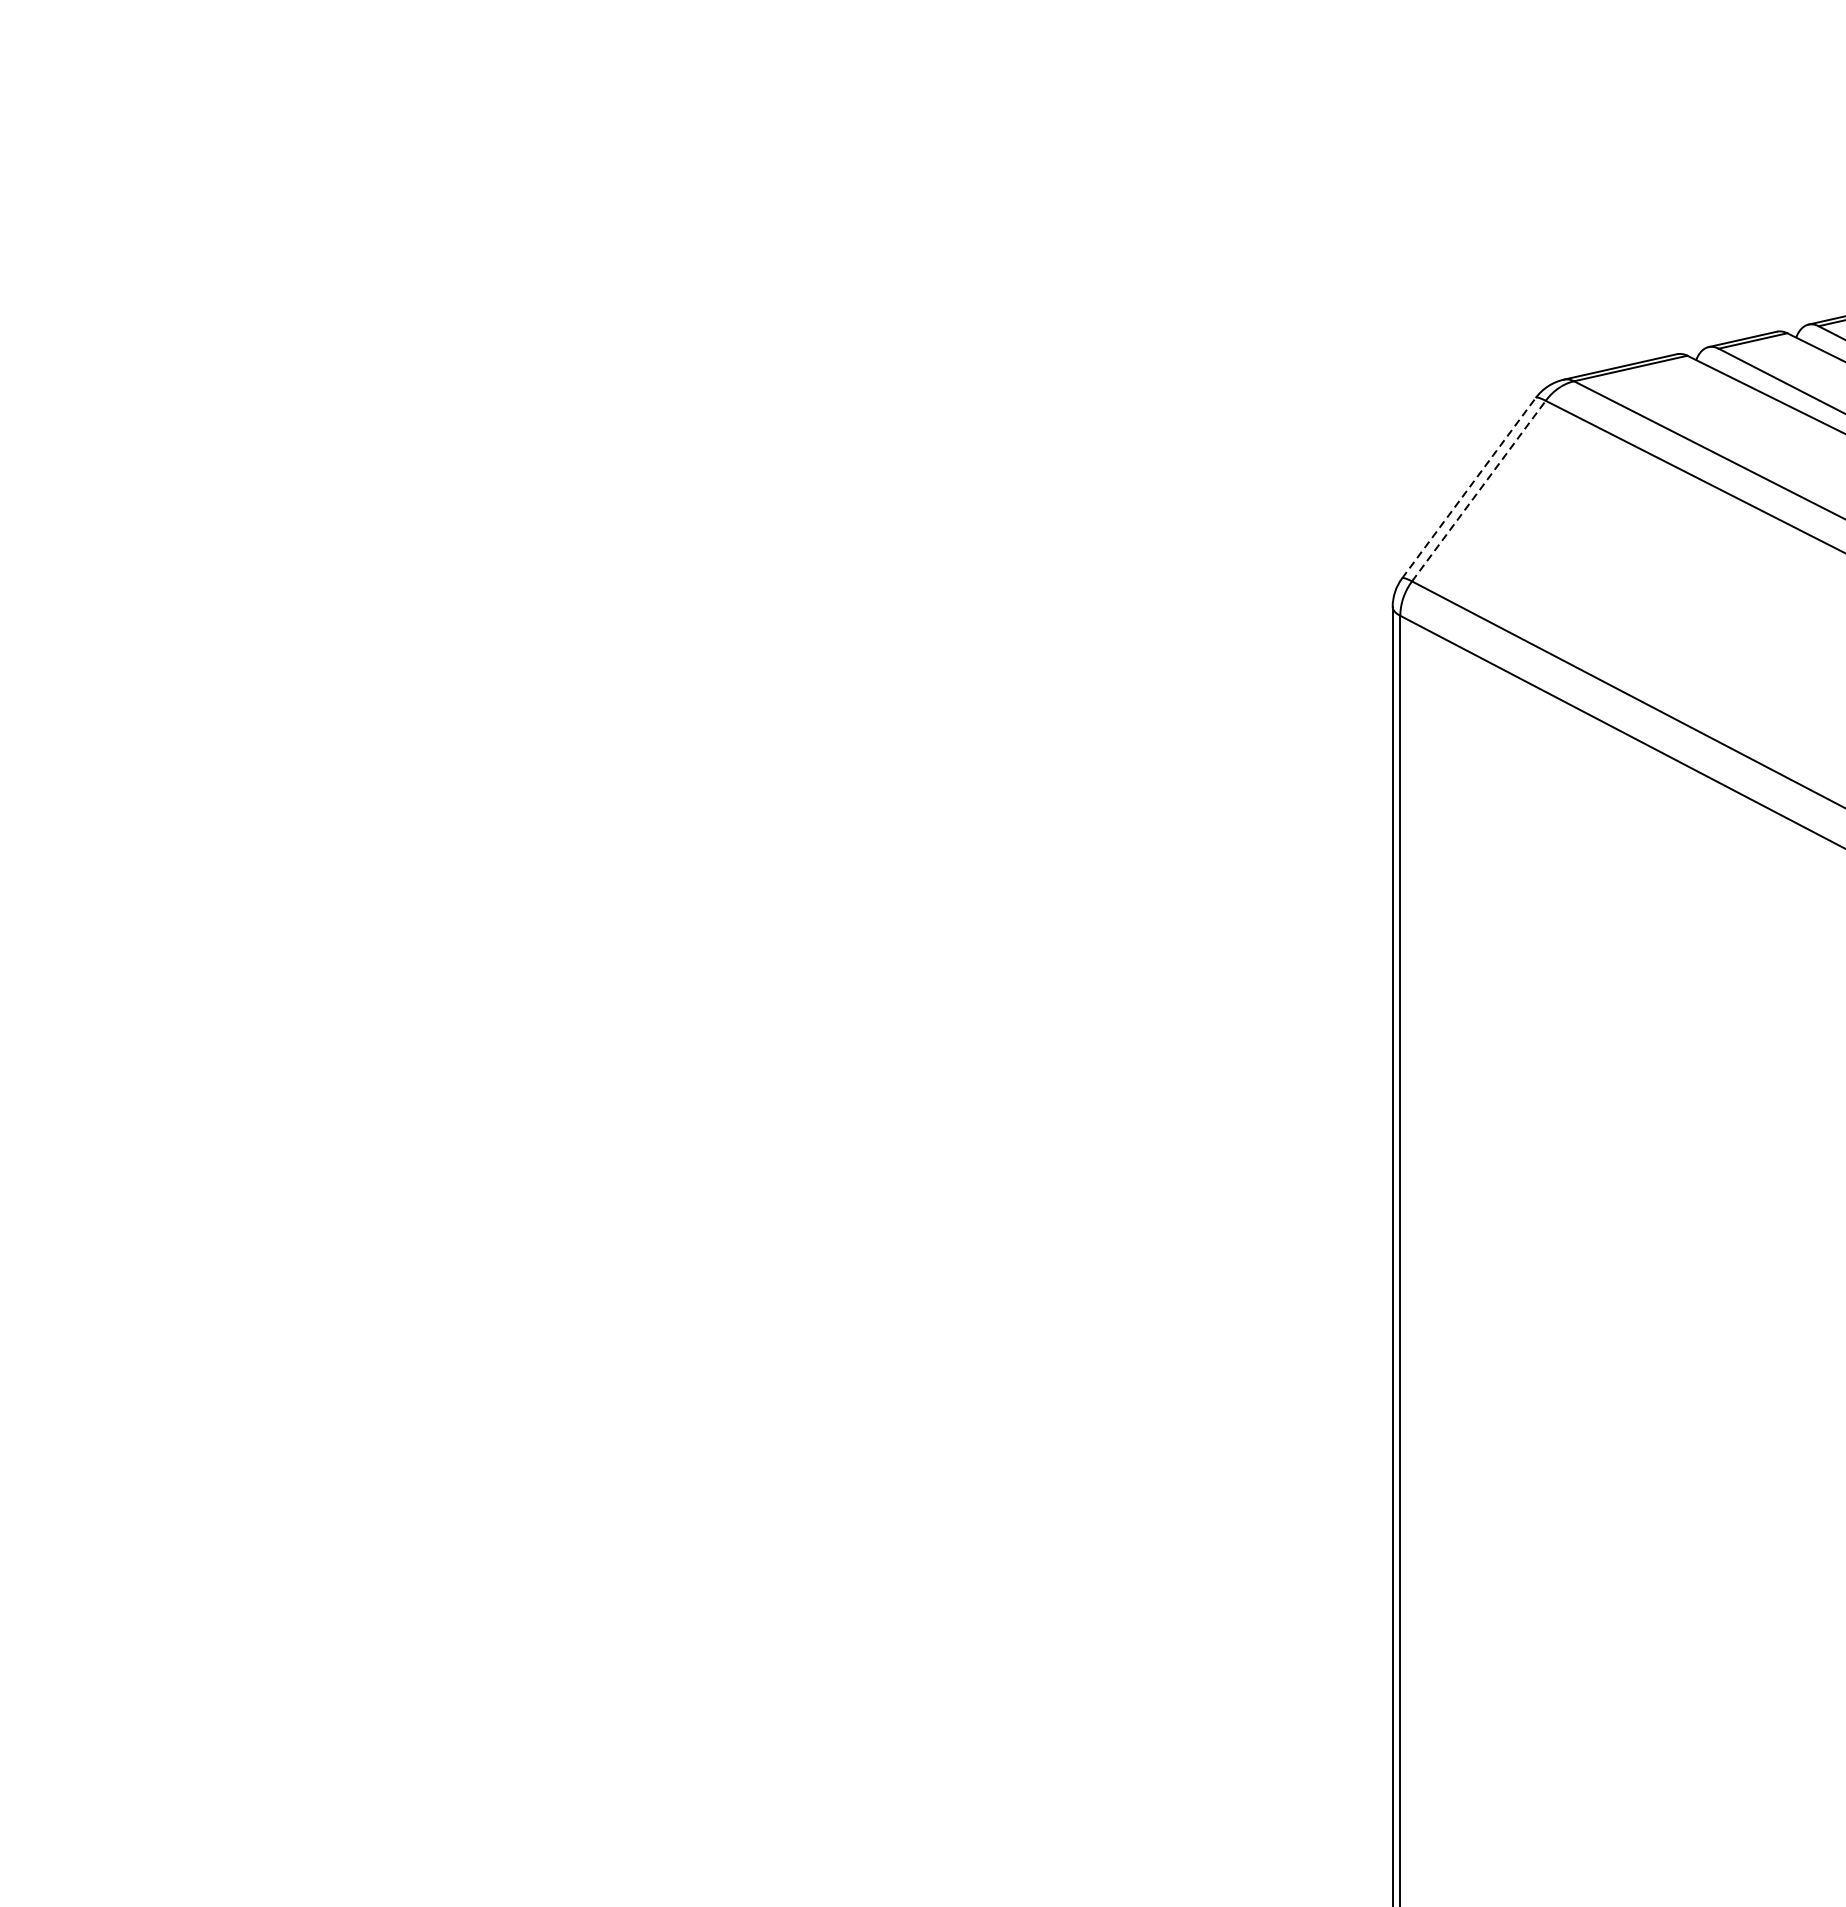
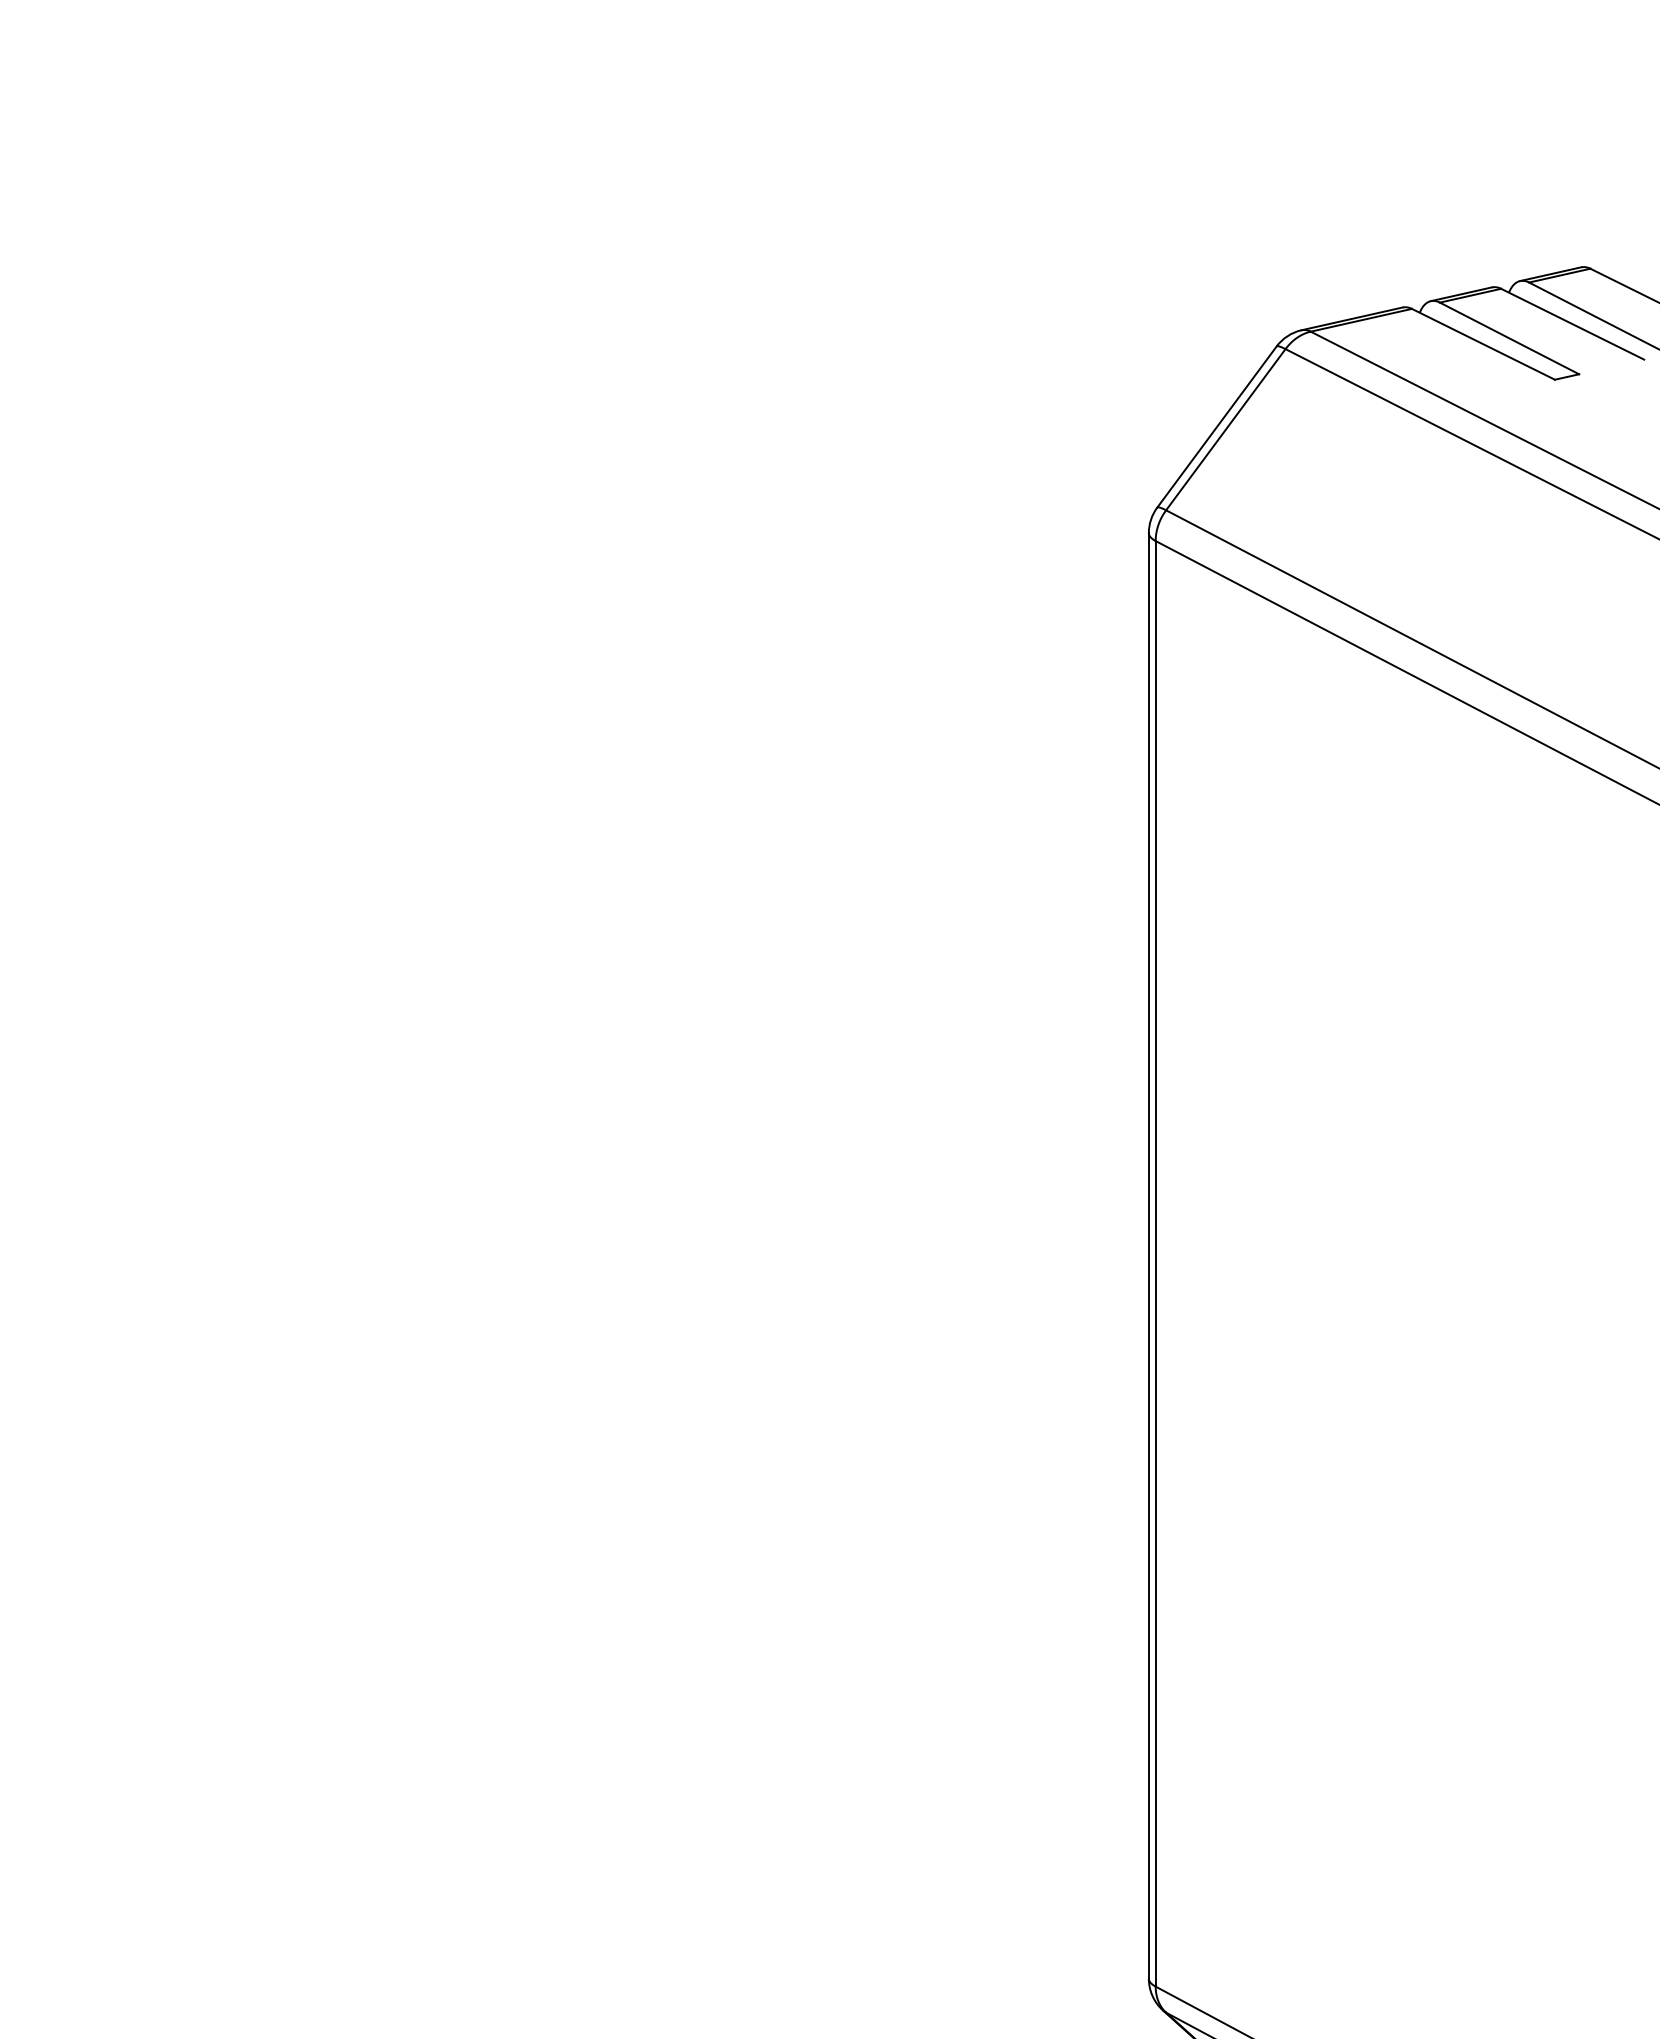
line: (1469, 487) -> (1217, 426), dashed -> solid
line: (1479, 490) -> (1226, 429), dashed -> solid

